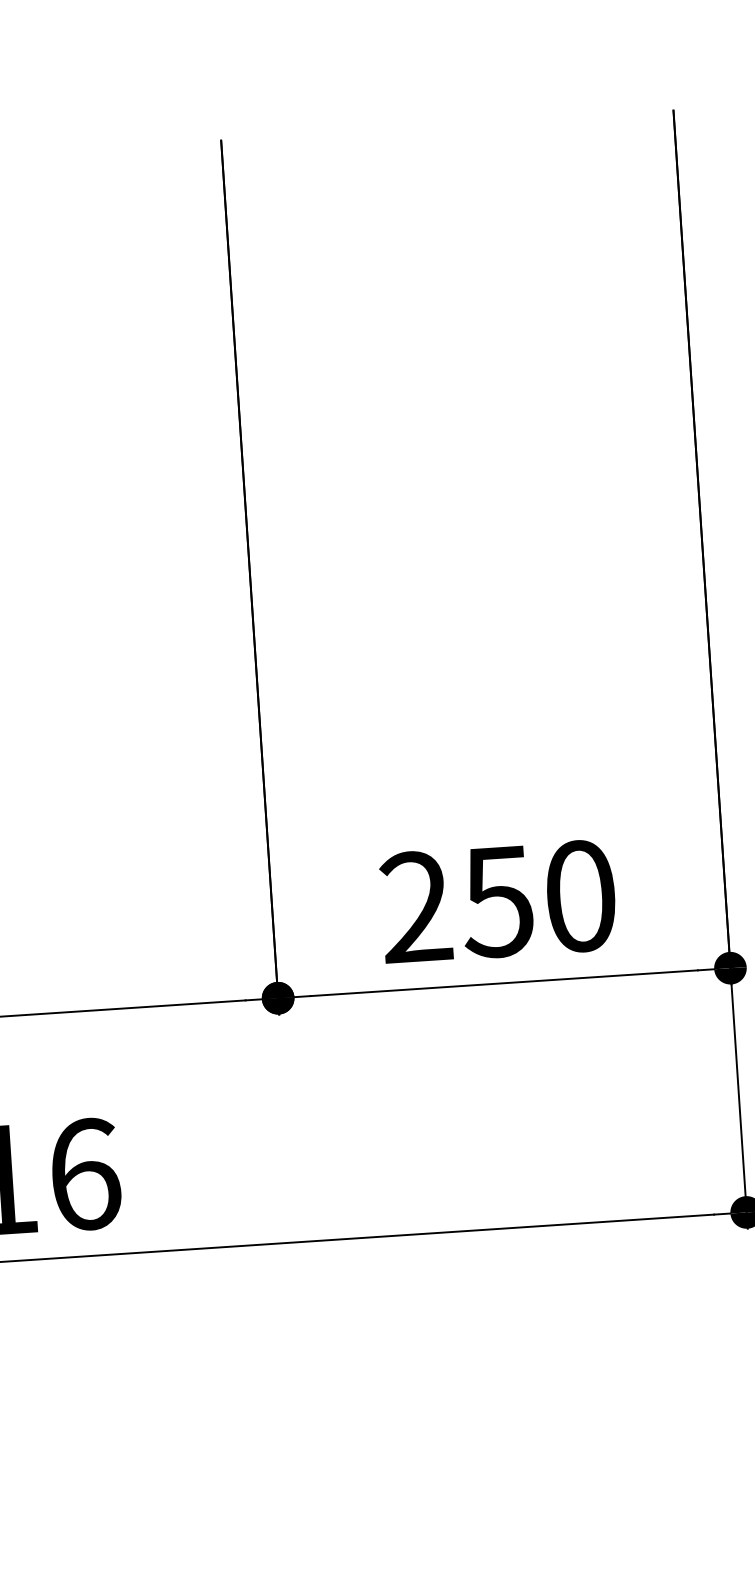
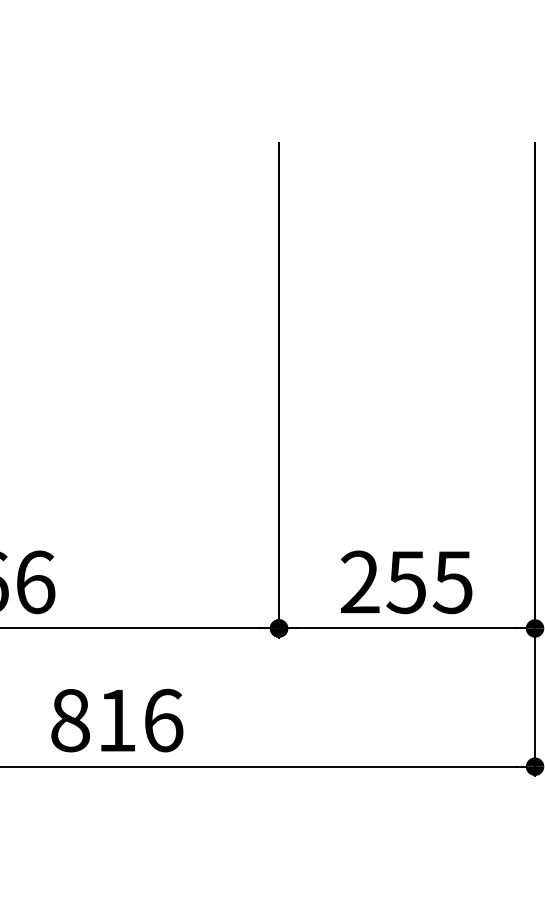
text: (579, 896) -> (452, 582), 250 -> 255

